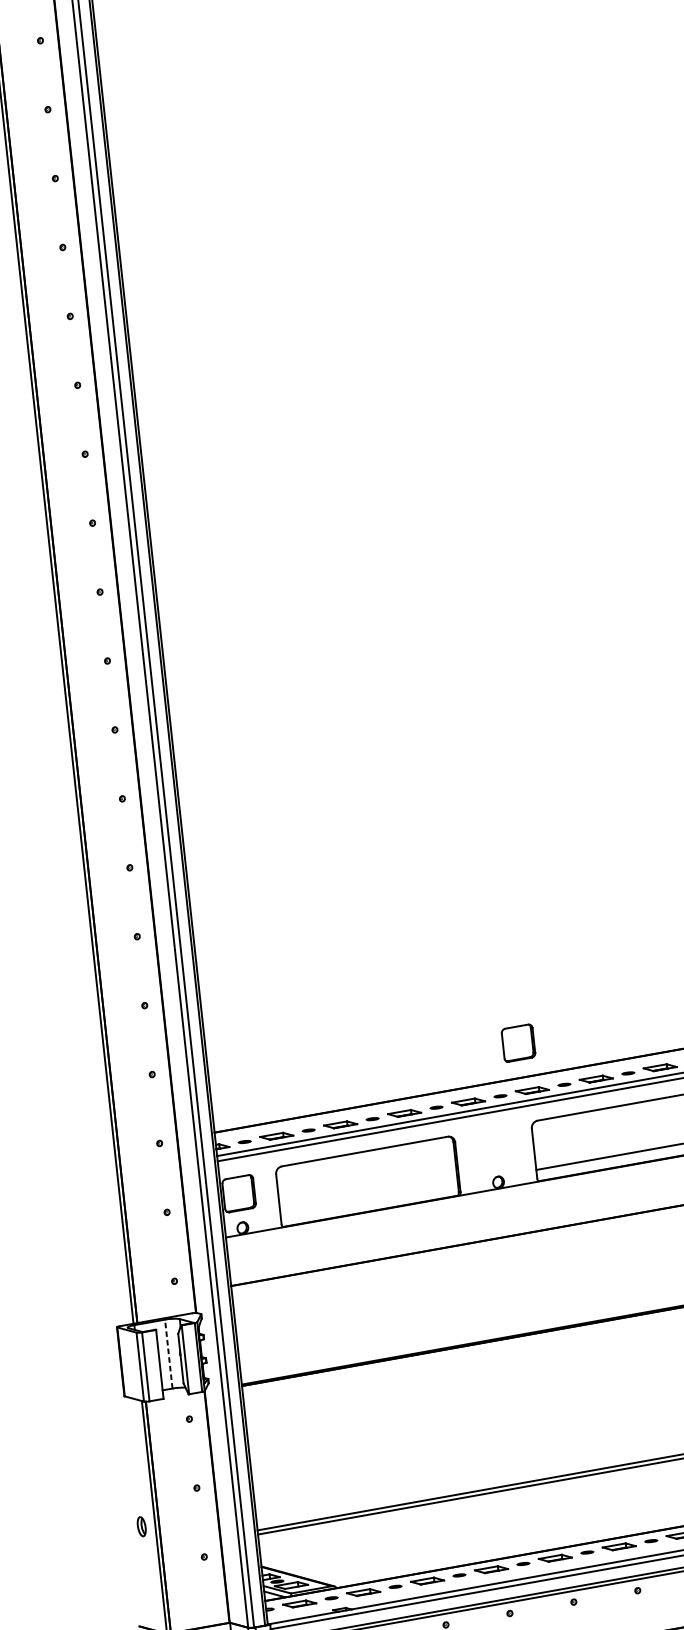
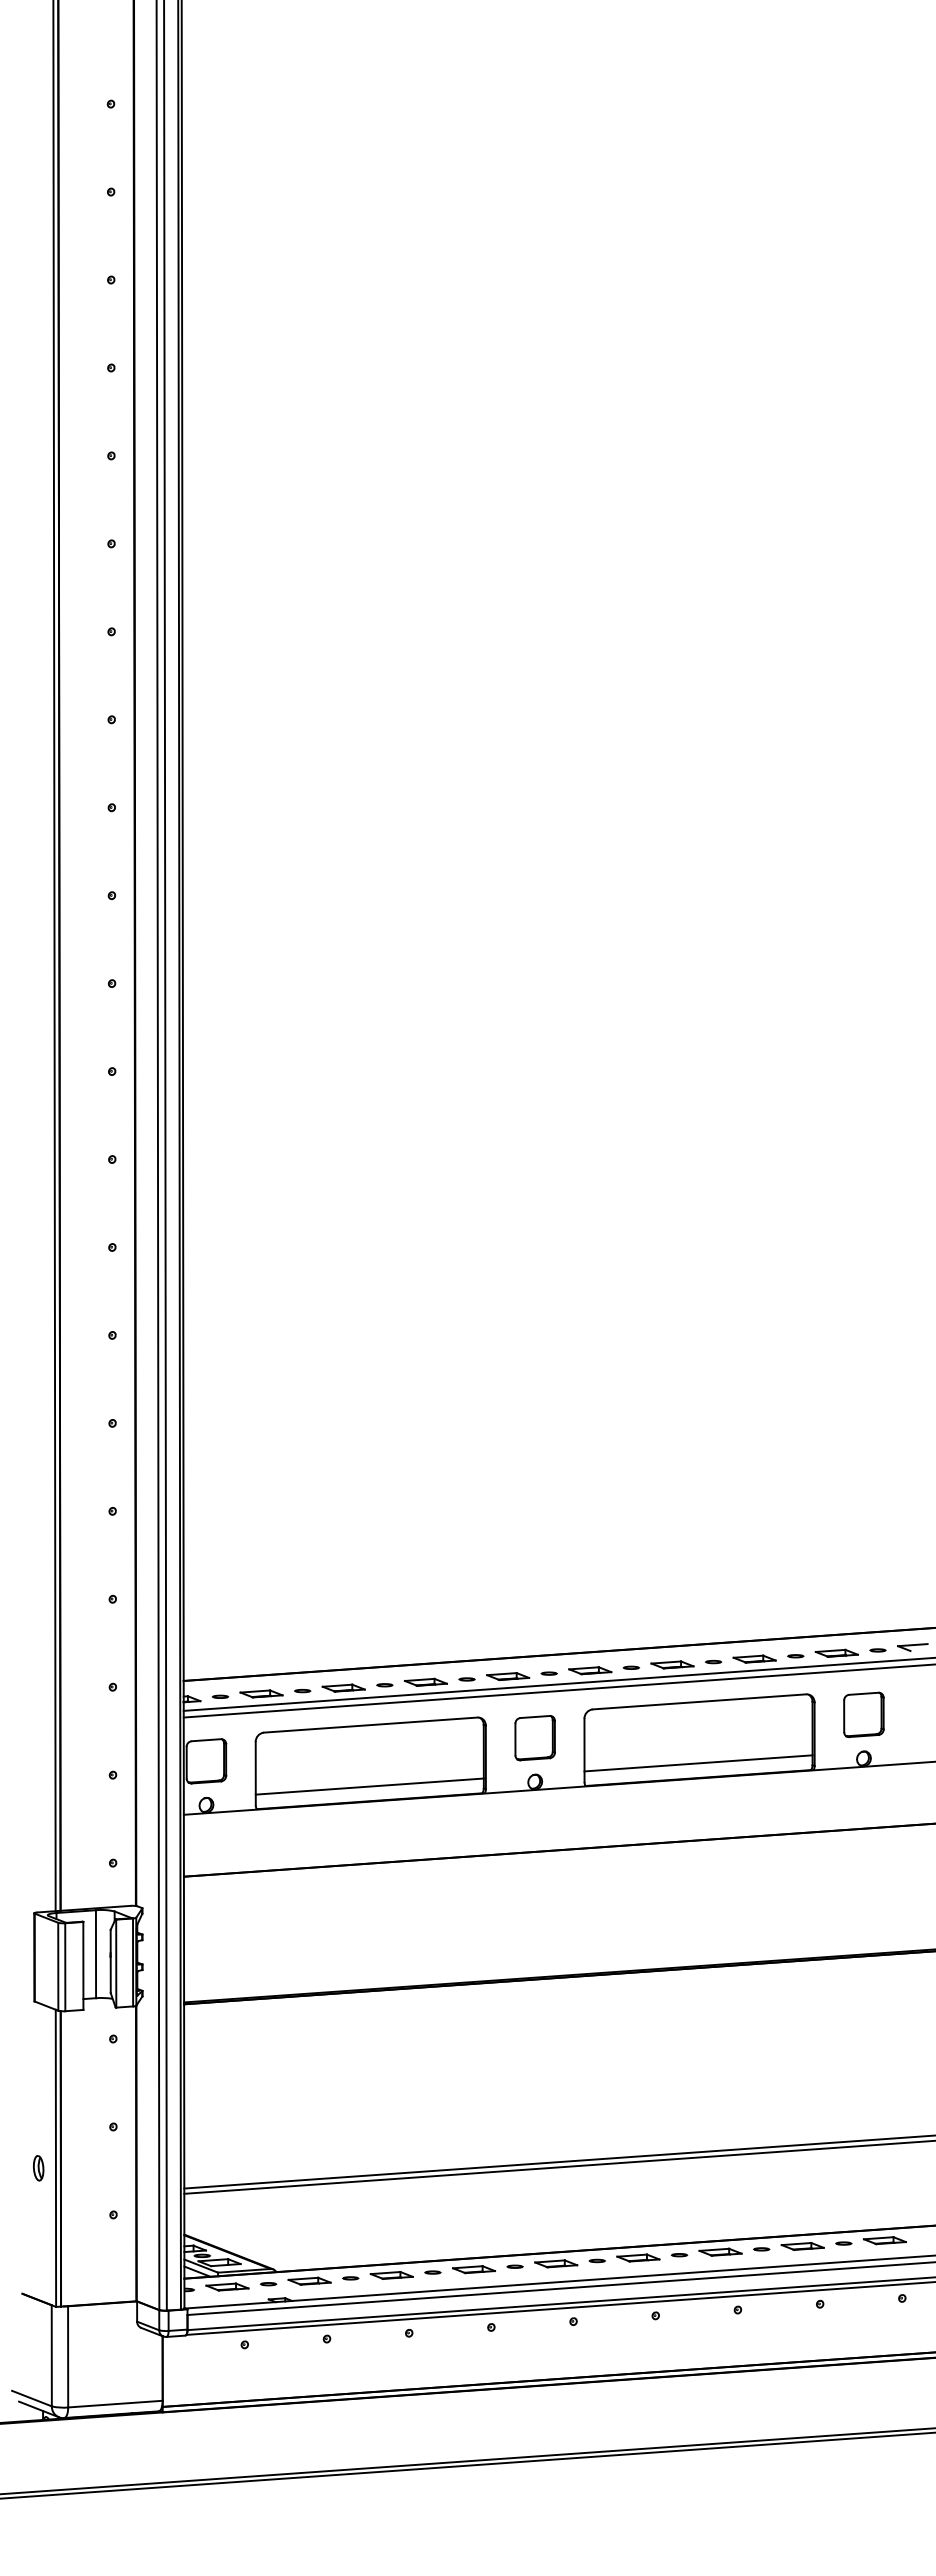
part: (518, 1043) -> (534, 1738), moved
line: (369, 1199) -> (369, 1786), added
line: (169, 1354) -> (96, 1954), dashed -> solid

